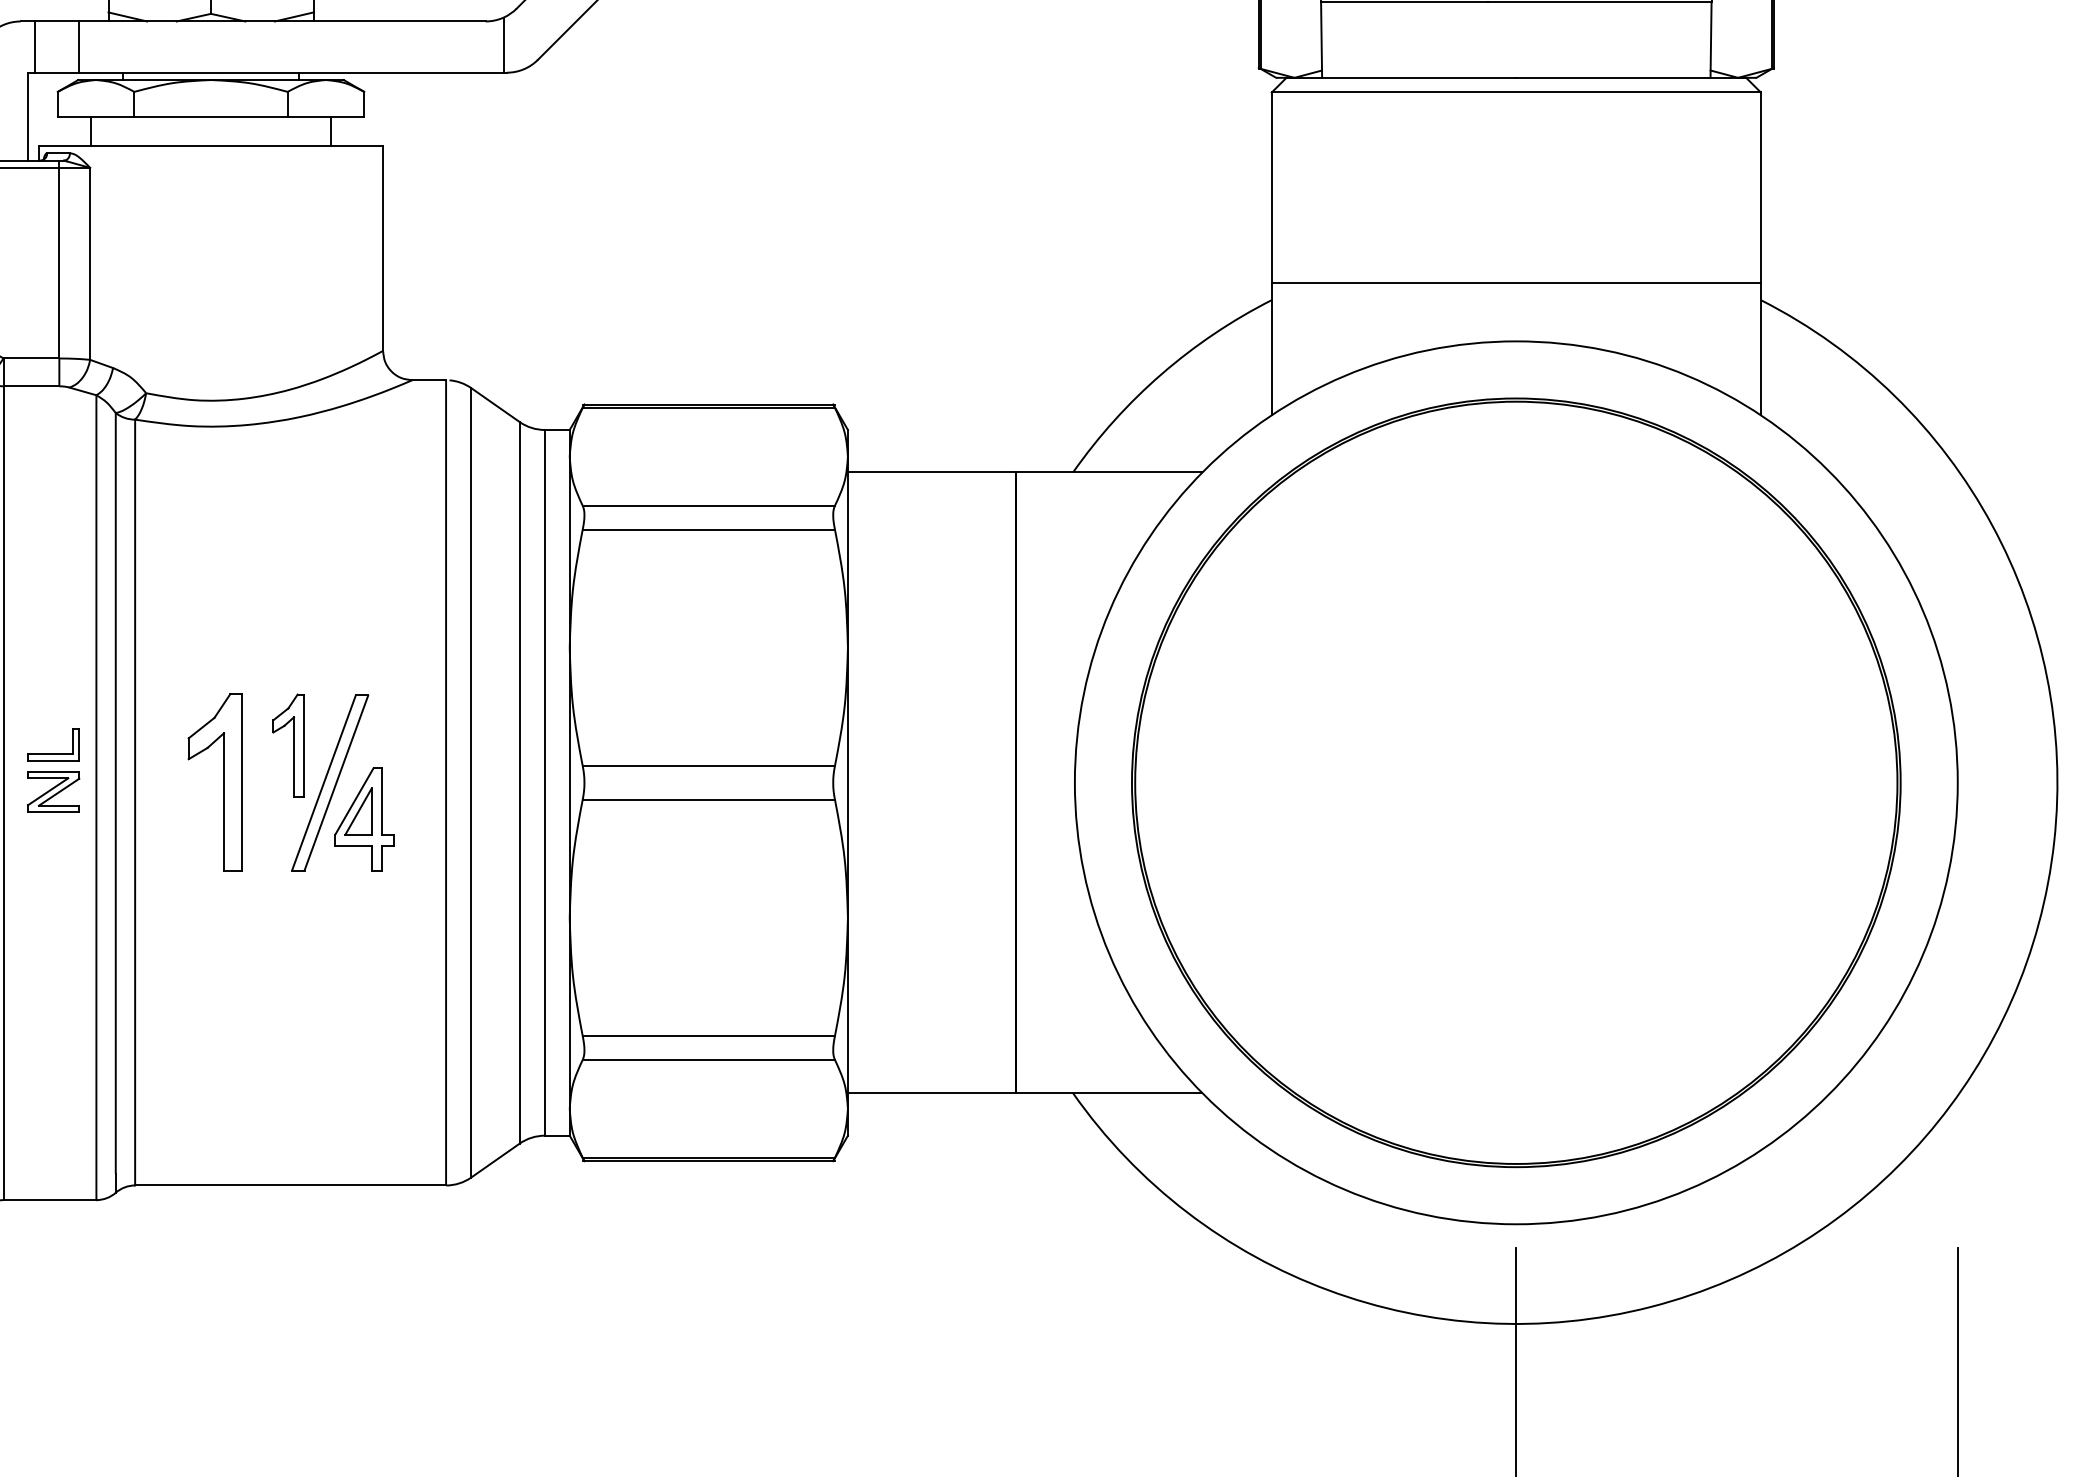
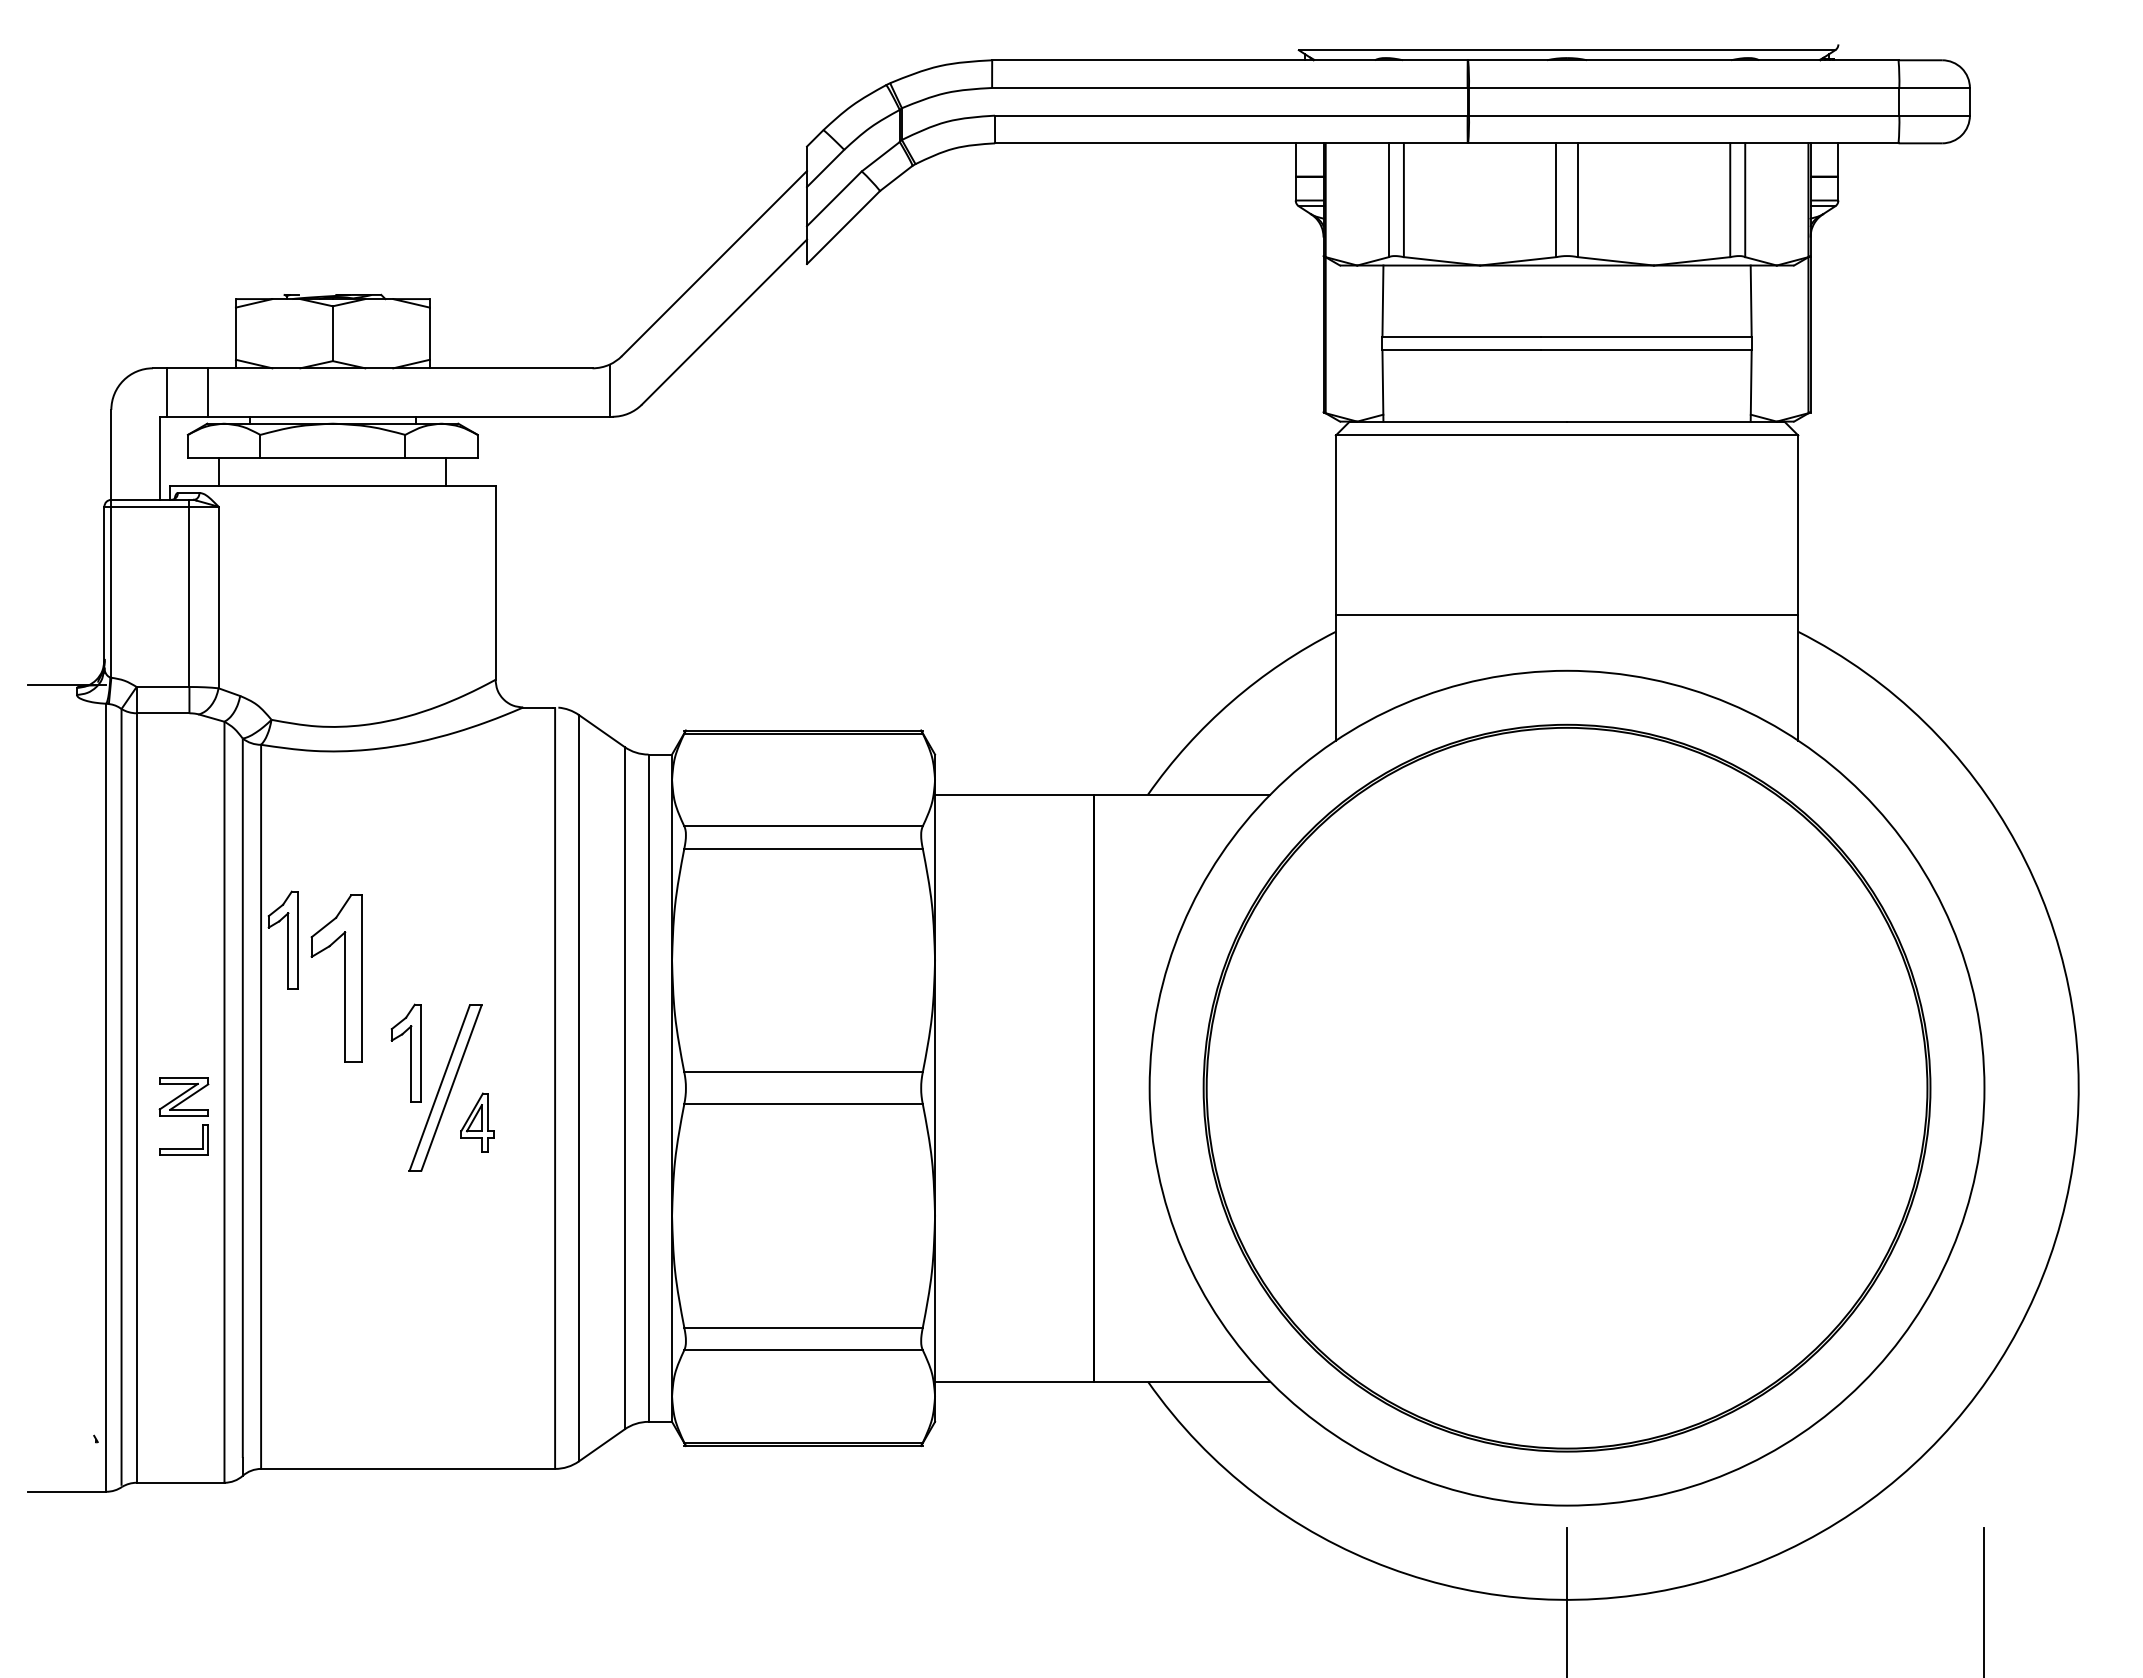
part: (157, 625) -> (282, 939), added
part: (53, 753) -> (183, 1148), moved
part: (223, 782) -> (344, 978), moved
part: (364, 819) -> (477, 1122), size x0.6

